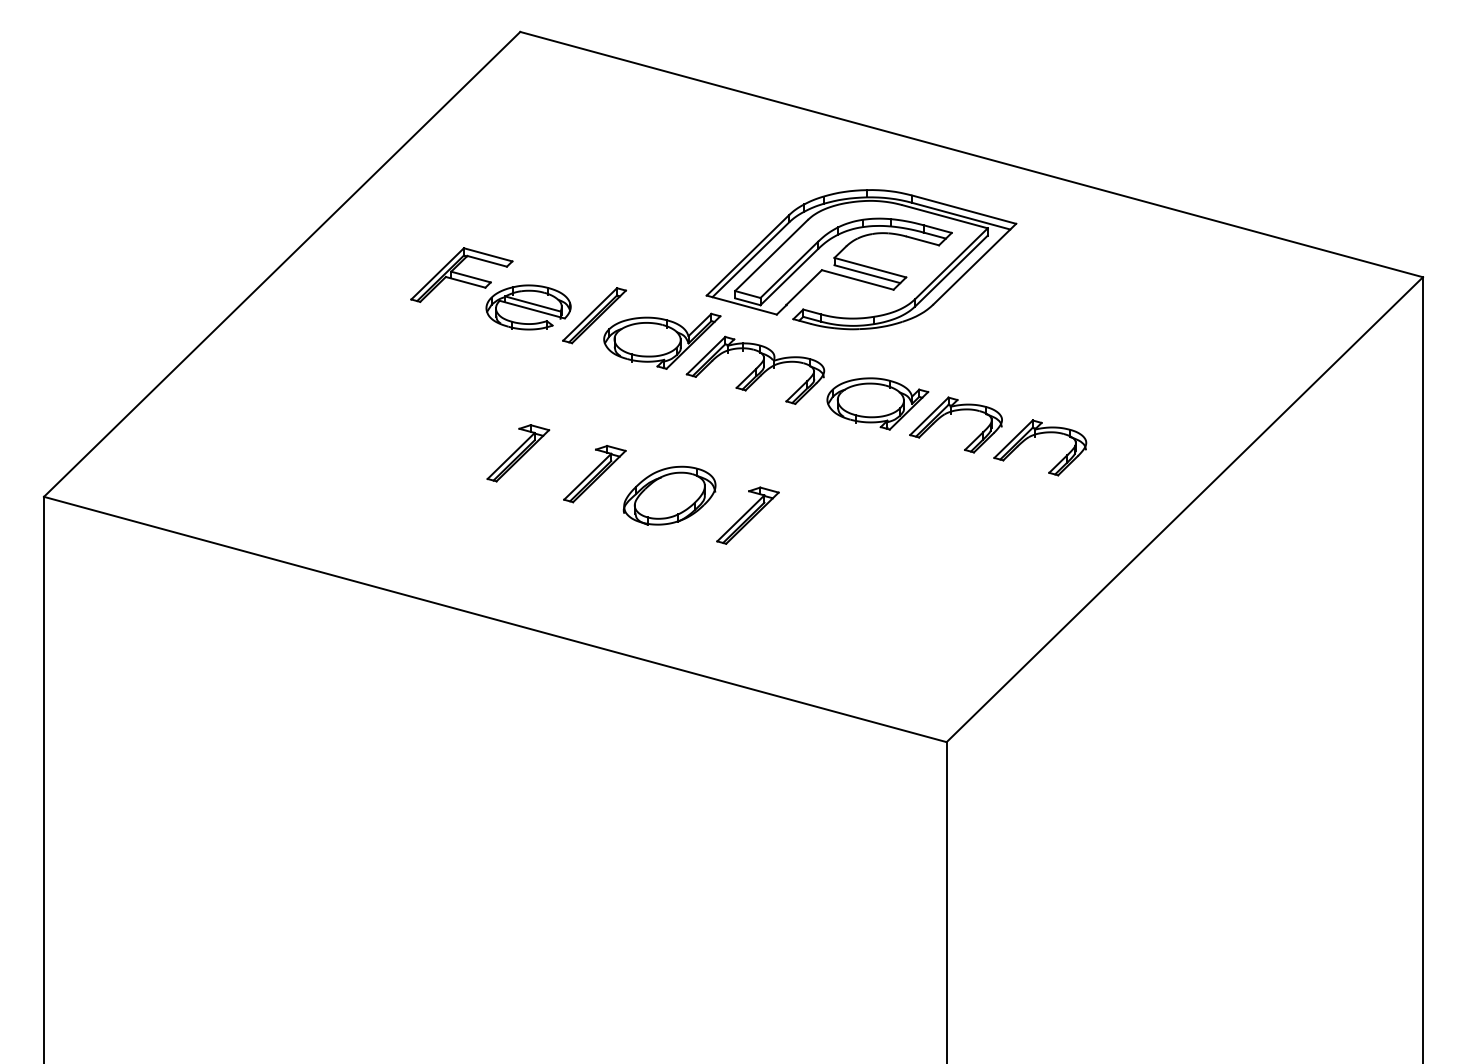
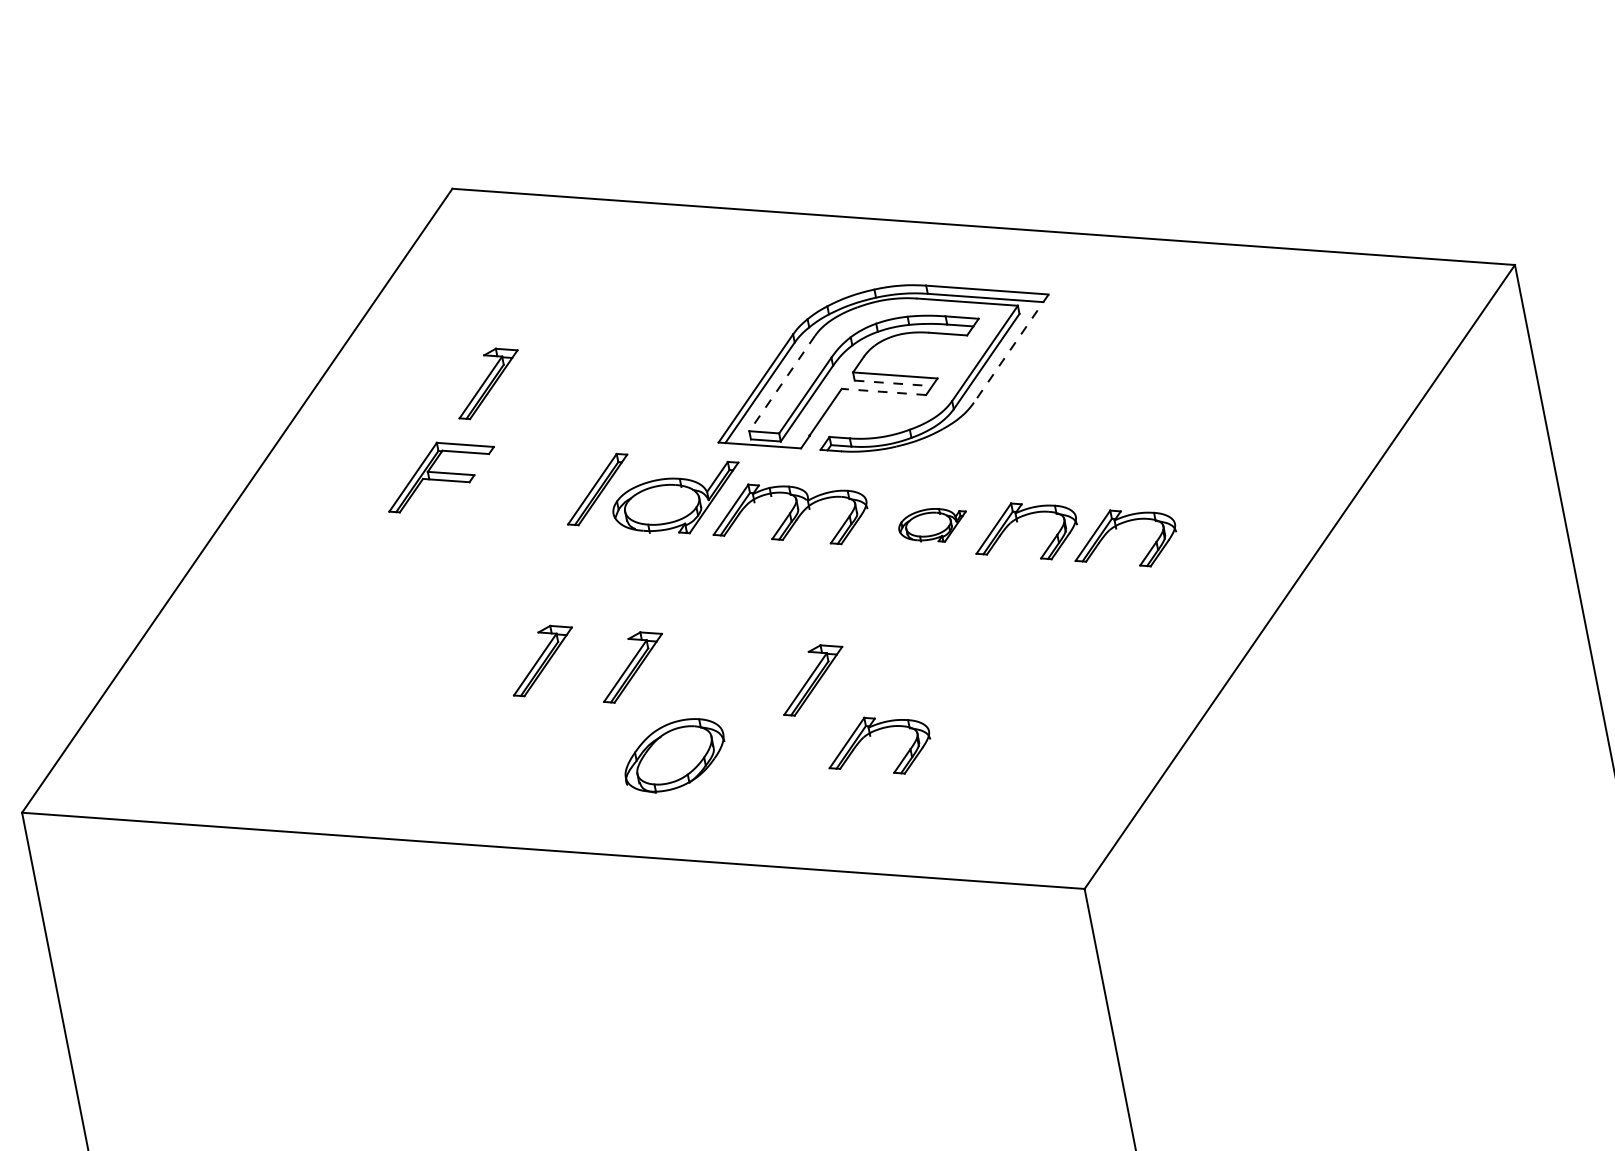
part: (518, 205) -> (488, 383), added
line: (771, 255) -> (782, 383), solid -> dashed
line: (974, 264) -> (1010, 349), solid -> dashed
line: (867, 274) -> (893, 383), solid -> dashed
line: (857, 279) -> (883, 391), solid -> dashed
part: (528, 307) -> (522, 494), removed
part: (877, 403) -> (933, 525), size x0.6
part: (669, 495) -> (674, 755), moved
part: (788, 574) -> (871, 736), added

